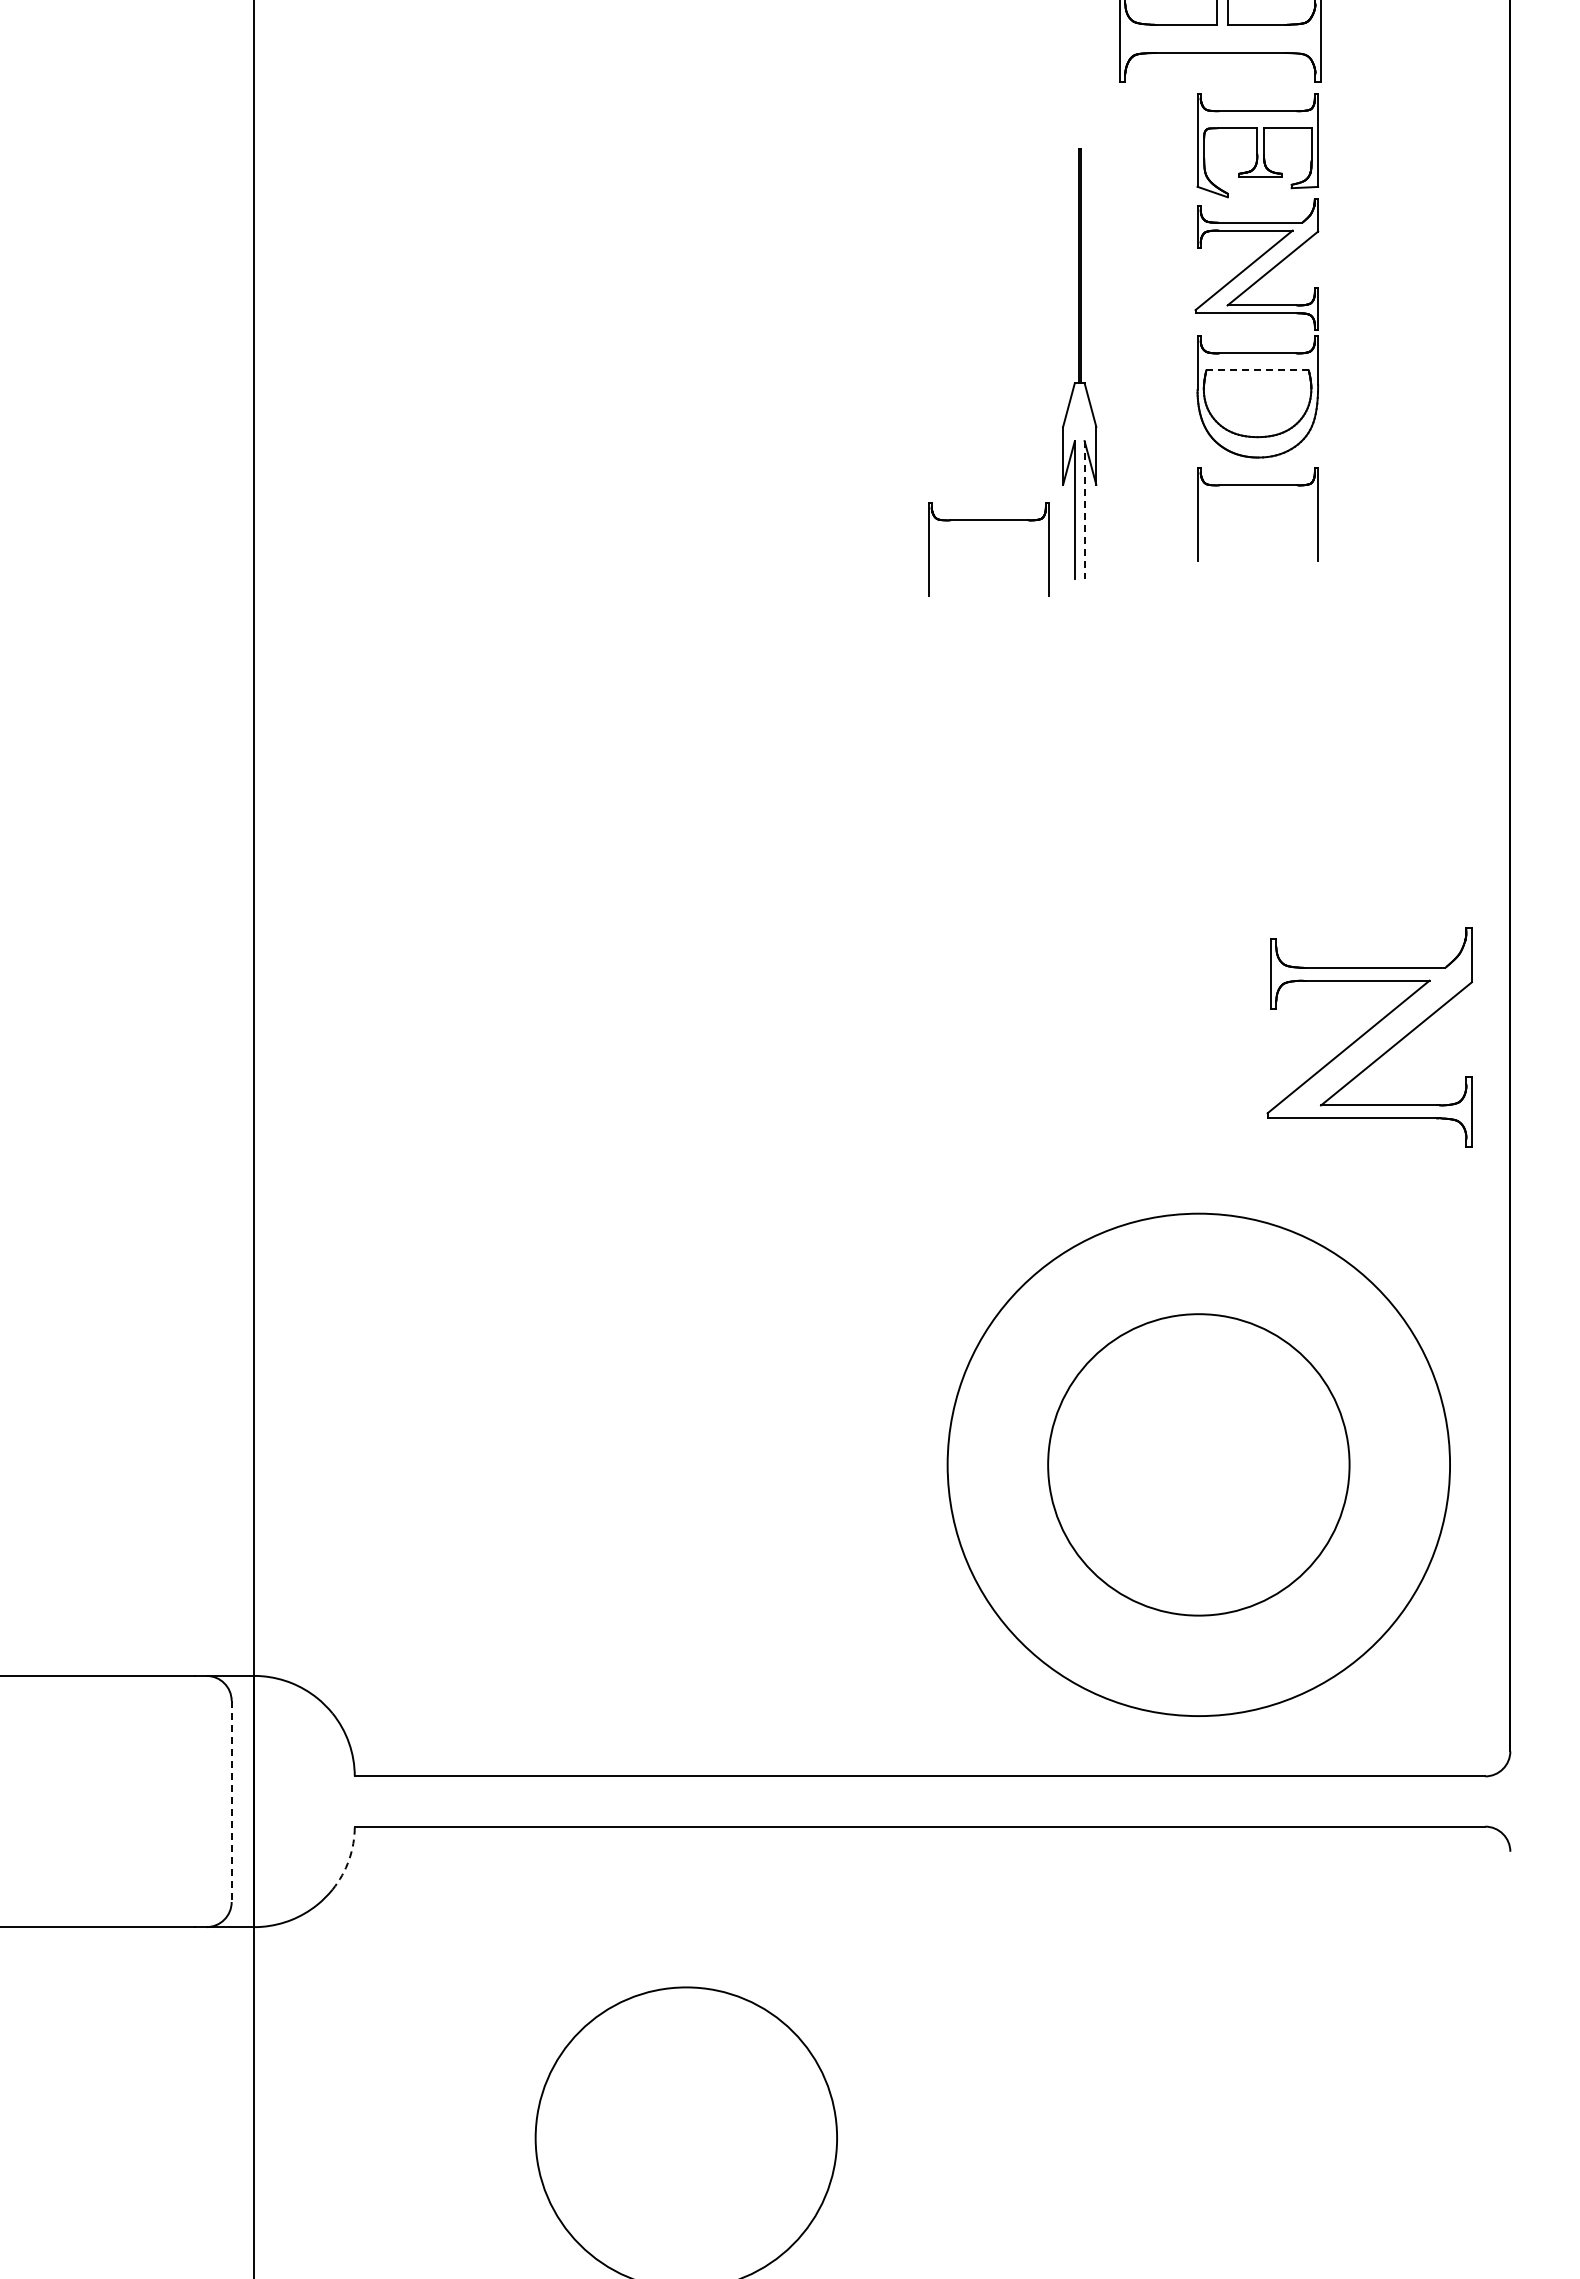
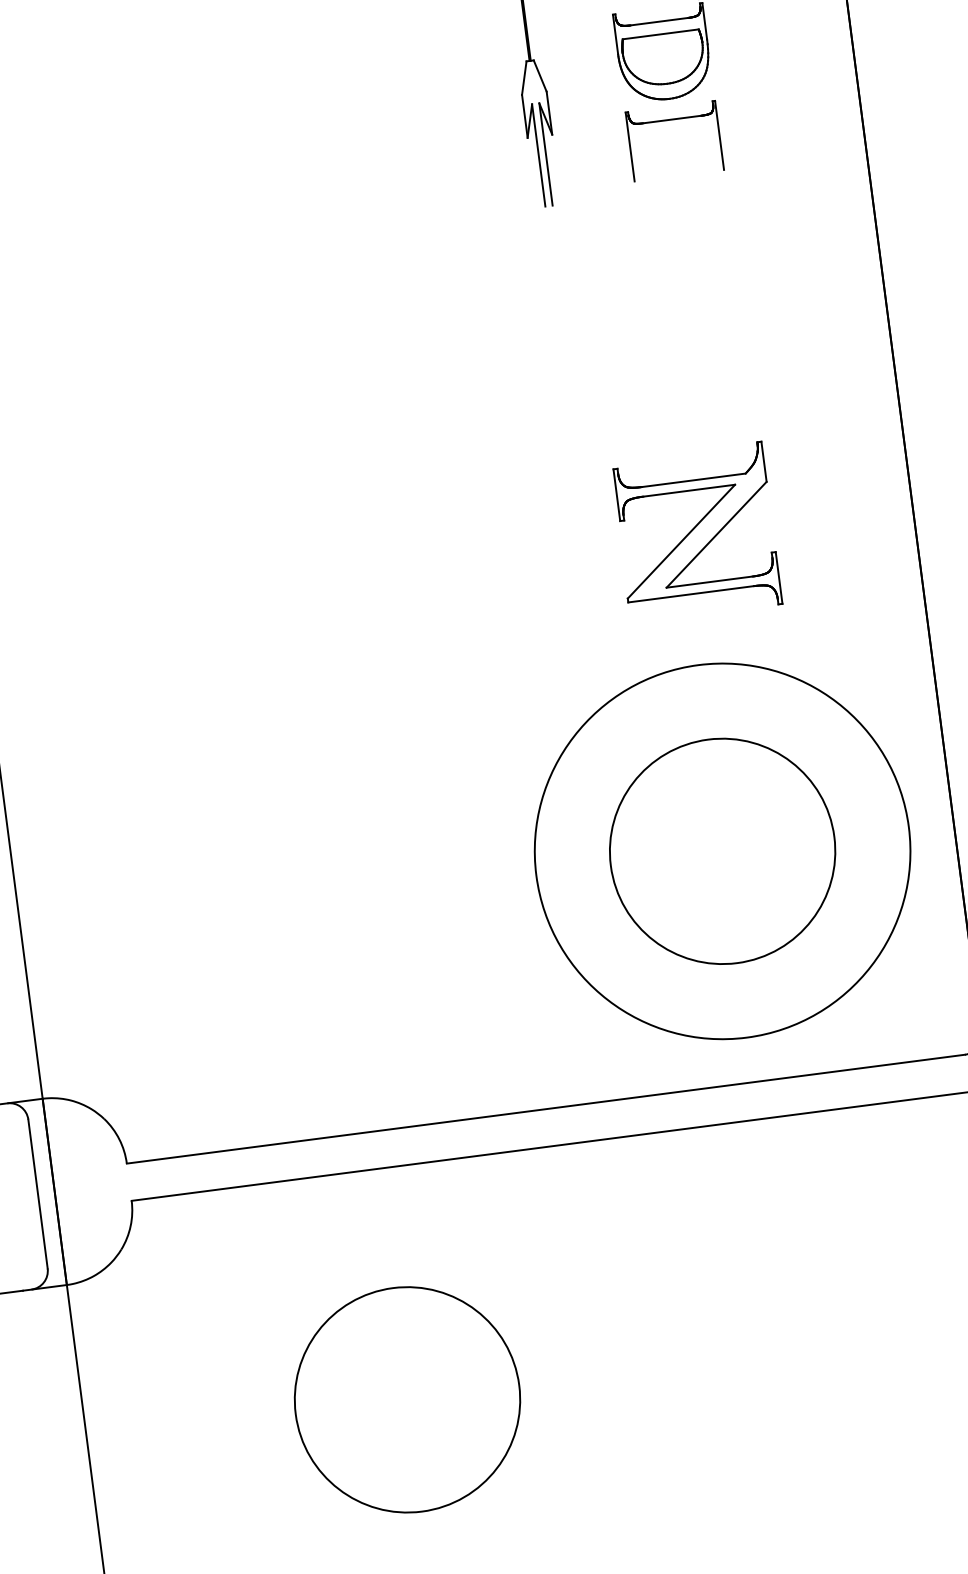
line: (1257, 370) -> (660, 34), dashed -> solid
line: (1084, 510) -> (545, 154), dashed -> solid
part: (988, 520) -> (475, 171), removed
part: (1369, 1037) -> (696, 532), moved
line: (231, 1802) -> (37, 1194), dashed -> solid
arc: (349, 1860) -> (131, 1226), dashed -> solid

